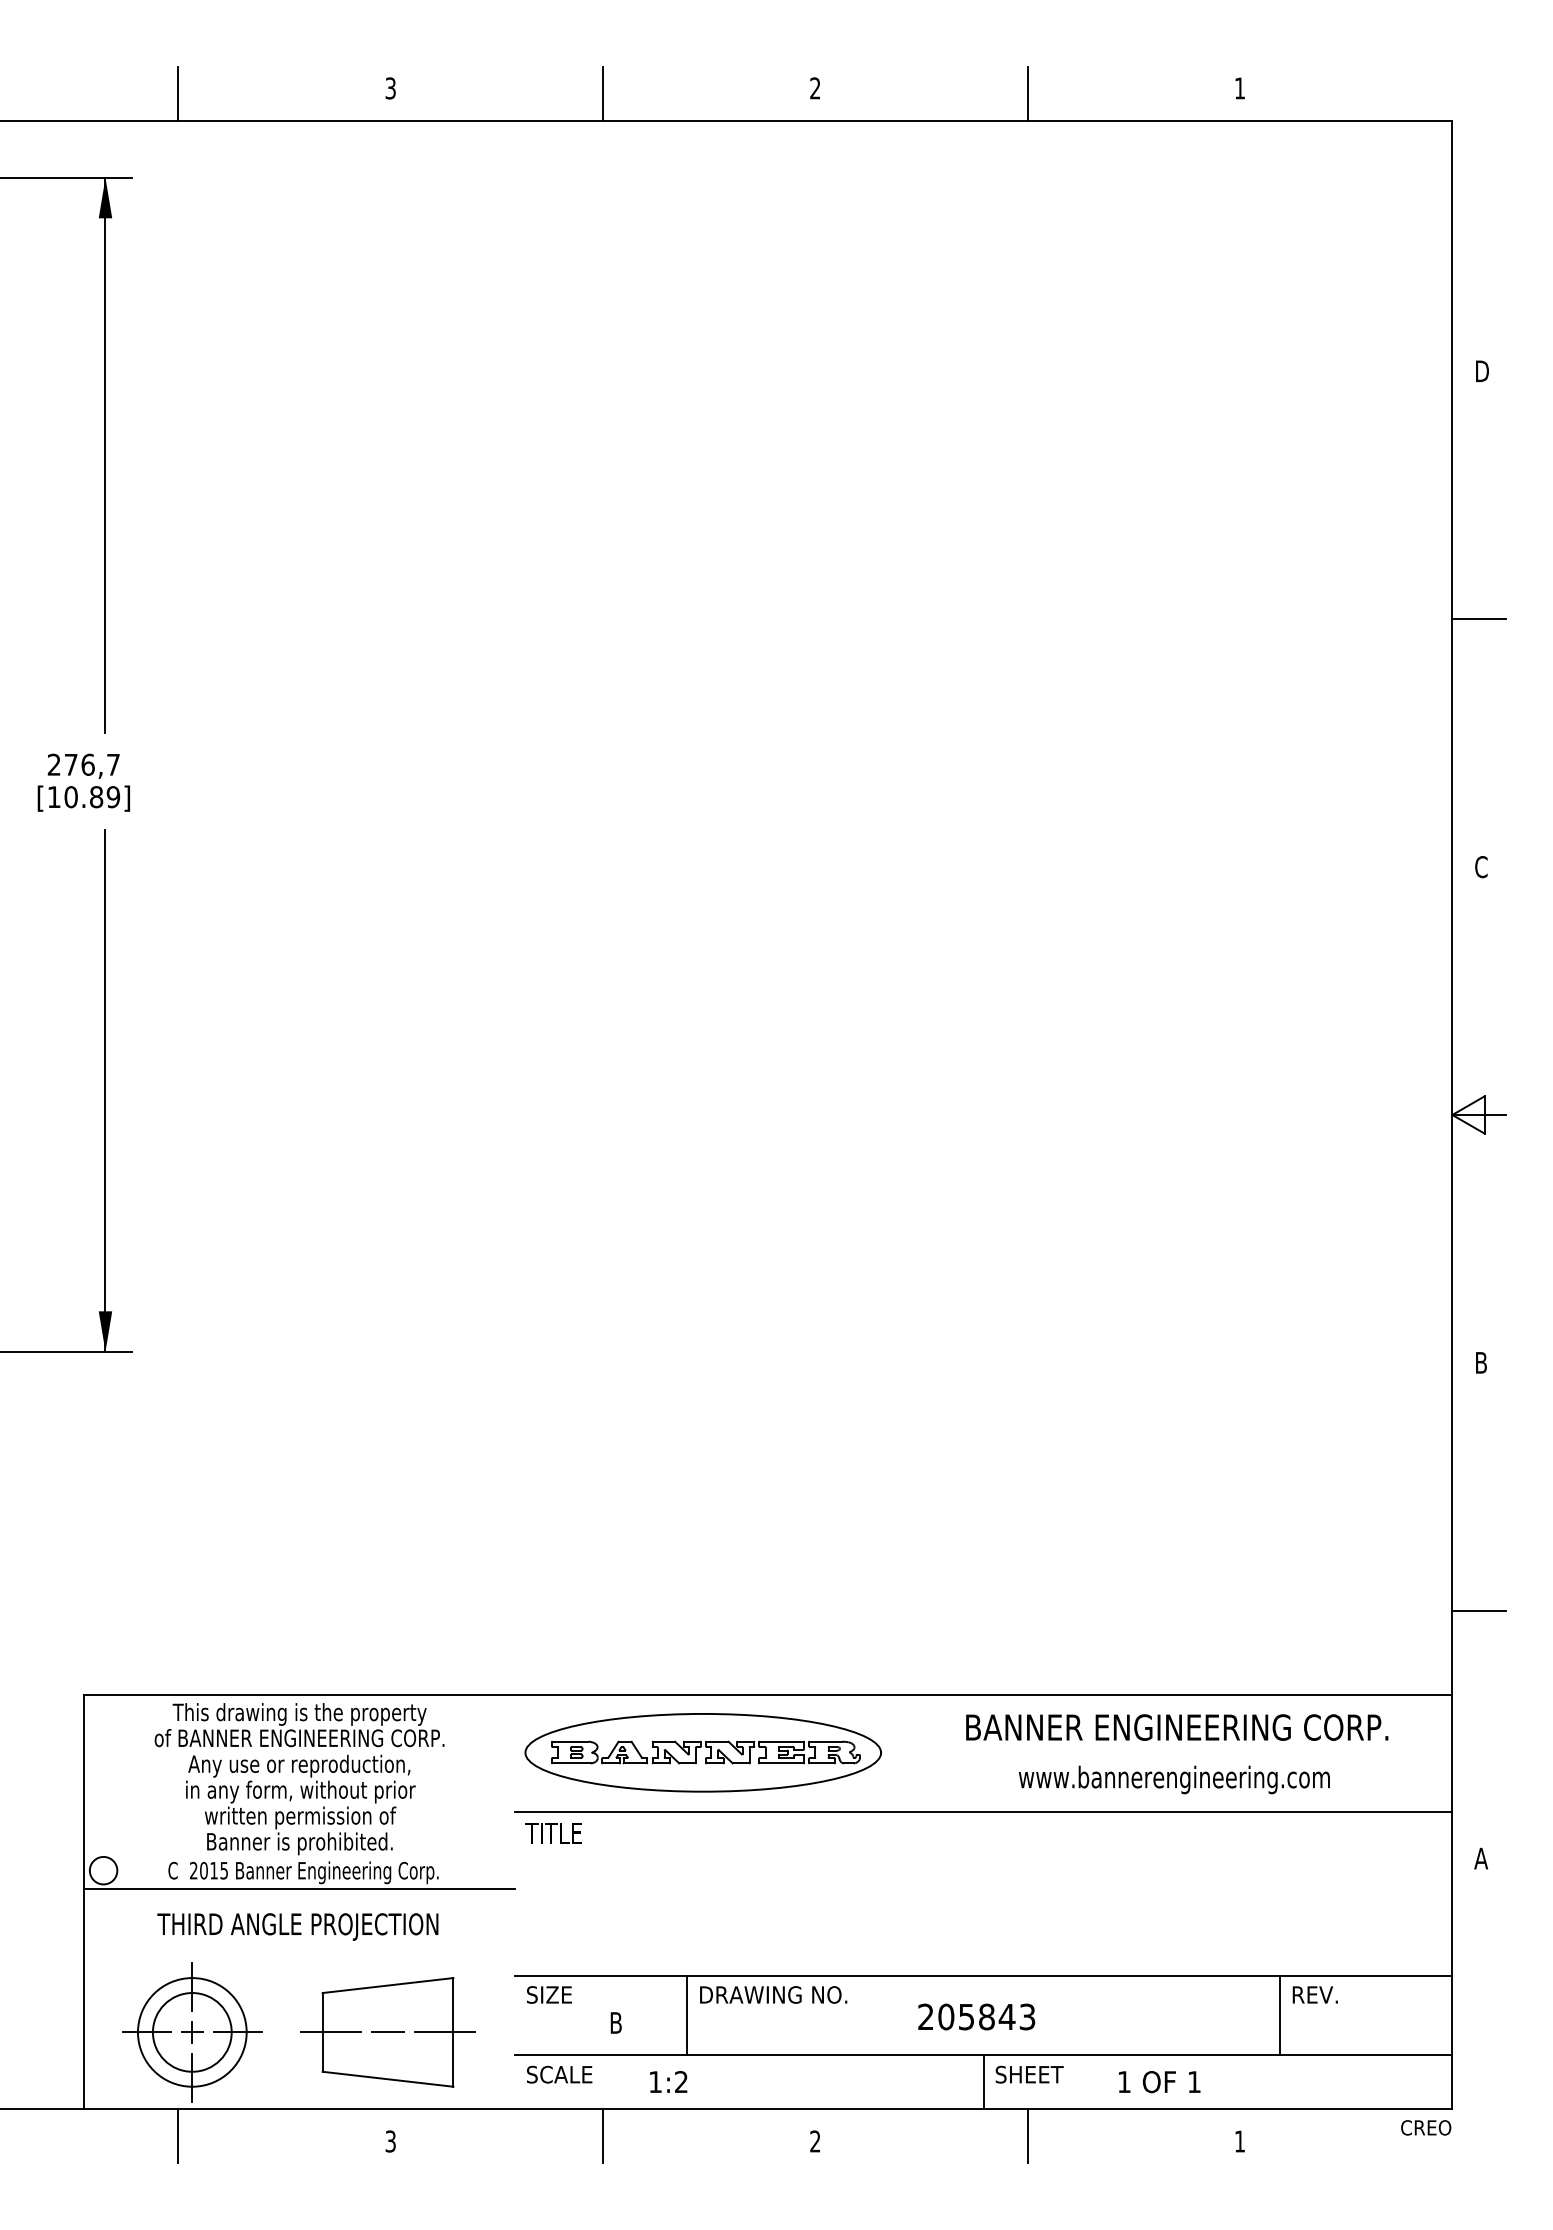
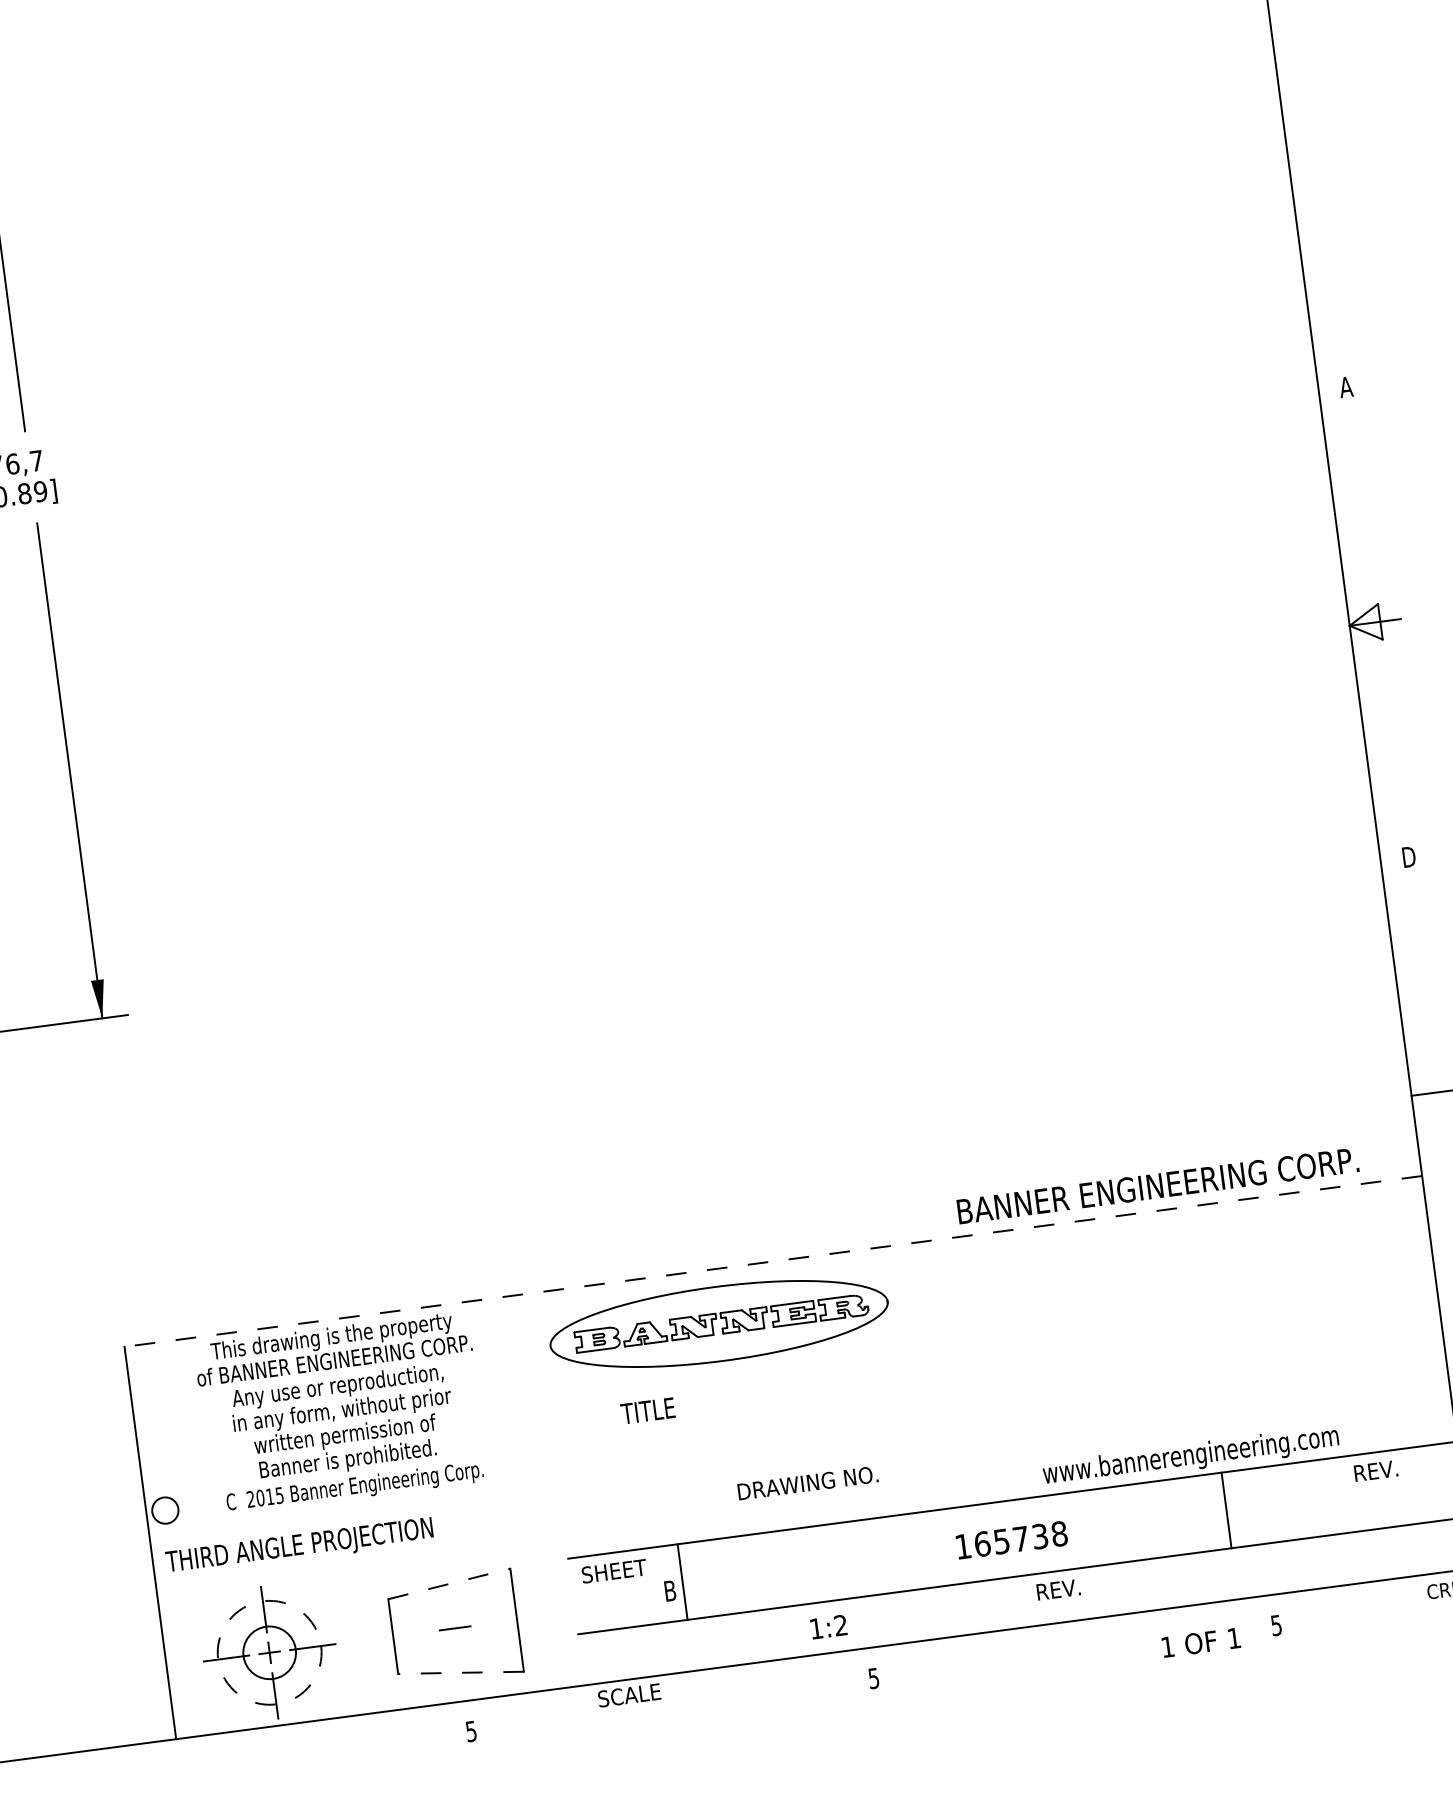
line: (1479, 619) -> (1313, 152), removed
text: (1481, 867) -> (1346, 387), C -> A
text: (1483, 1362) -> (1410, 856), B -> D
line: (767, 1695) -> (772, 1261), solid -> dashed
text: (1177, 1727) -> (1158, 1185), moved
text: (1173, 1779) -> (1190, 1456), moved
line: (983, 1811) -> (992, 1344), removed
text: (553, 1833) -> (647, 1411), moved
line: (298, 1889) -> (352, 1504), removed
text: (297, 1926) -> (299, 1546), moved
line: (388, 1985) -> (449, 1583), solid -> dashed
text: (568, 1994) -> (621, 1569), SIZE -> SHEET
text: (773, 1994) -> (807, 1482), moved
text: (1314, 1994) -> (1375, 1470), moved
line: (687, 2015) -> (682, 1582), moved
line: (1279, 2015) -> (1226, 1510), moved
text: (976, 2016) -> (1011, 1539), 205843 -> 165738
circle: (191, 2032) -> (268, 1653), size x0.7
circle: (192, 2032) -> (269, 1652), solid -> dashed
line: (331, 2032) -> (401, 1635), removed
line: (444, 2032) -> (508, 1621), removed
text: (559, 2074) -> (629, 1695), moved
text: (1029, 2074) -> (1068, 1588), SHEET -> REV.
line: (388, 2079) -> (461, 1672), solid -> dashed
text: (668, 2081) -> (828, 1626), moved
line: (983, 2082) -> (1025, 1601), removed
text: (1159, 2082) -> (1201, 1643), moved
line: (178, 2136) -> (269, 1753), removed
line: (603, 2136) -> (672, 1700), removed
line: (1027, 2136) -> (1074, 1647), removed
text: (390, 2140) -> (471, 1730), 3 -> 5
text: (815, 2141) -> (874, 1678), 2 -> 5
text: (1239, 2141) -> (1276, 1625), 1 -> 5

